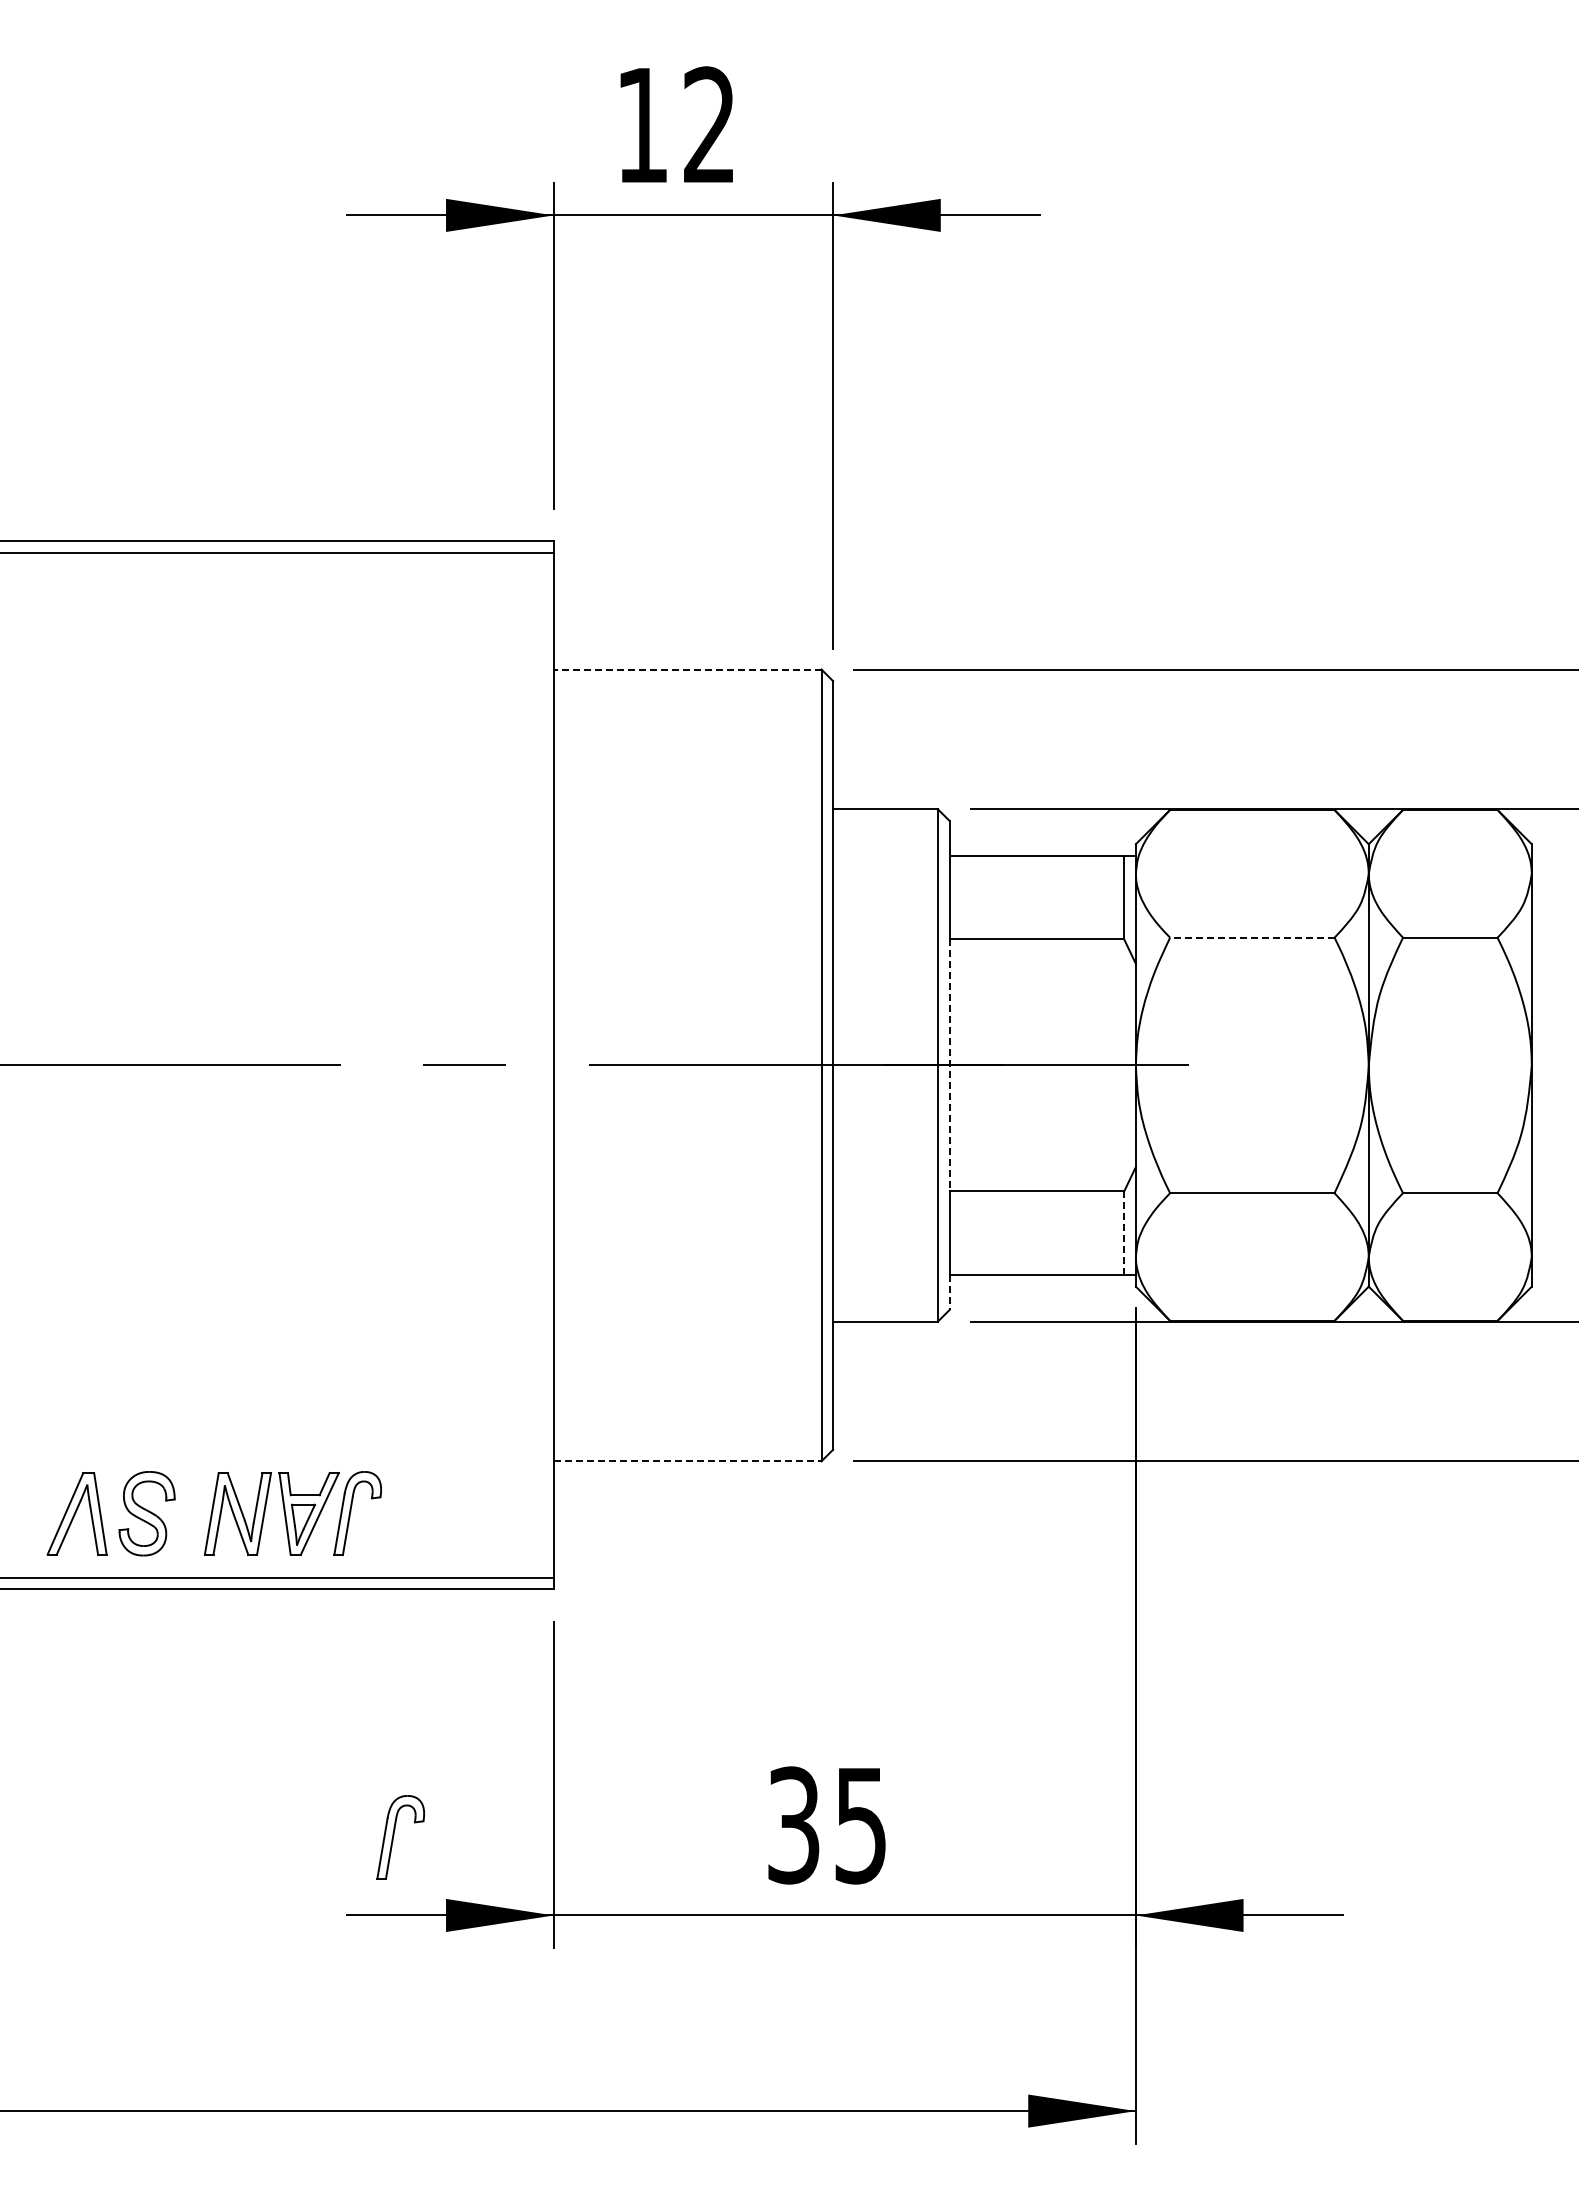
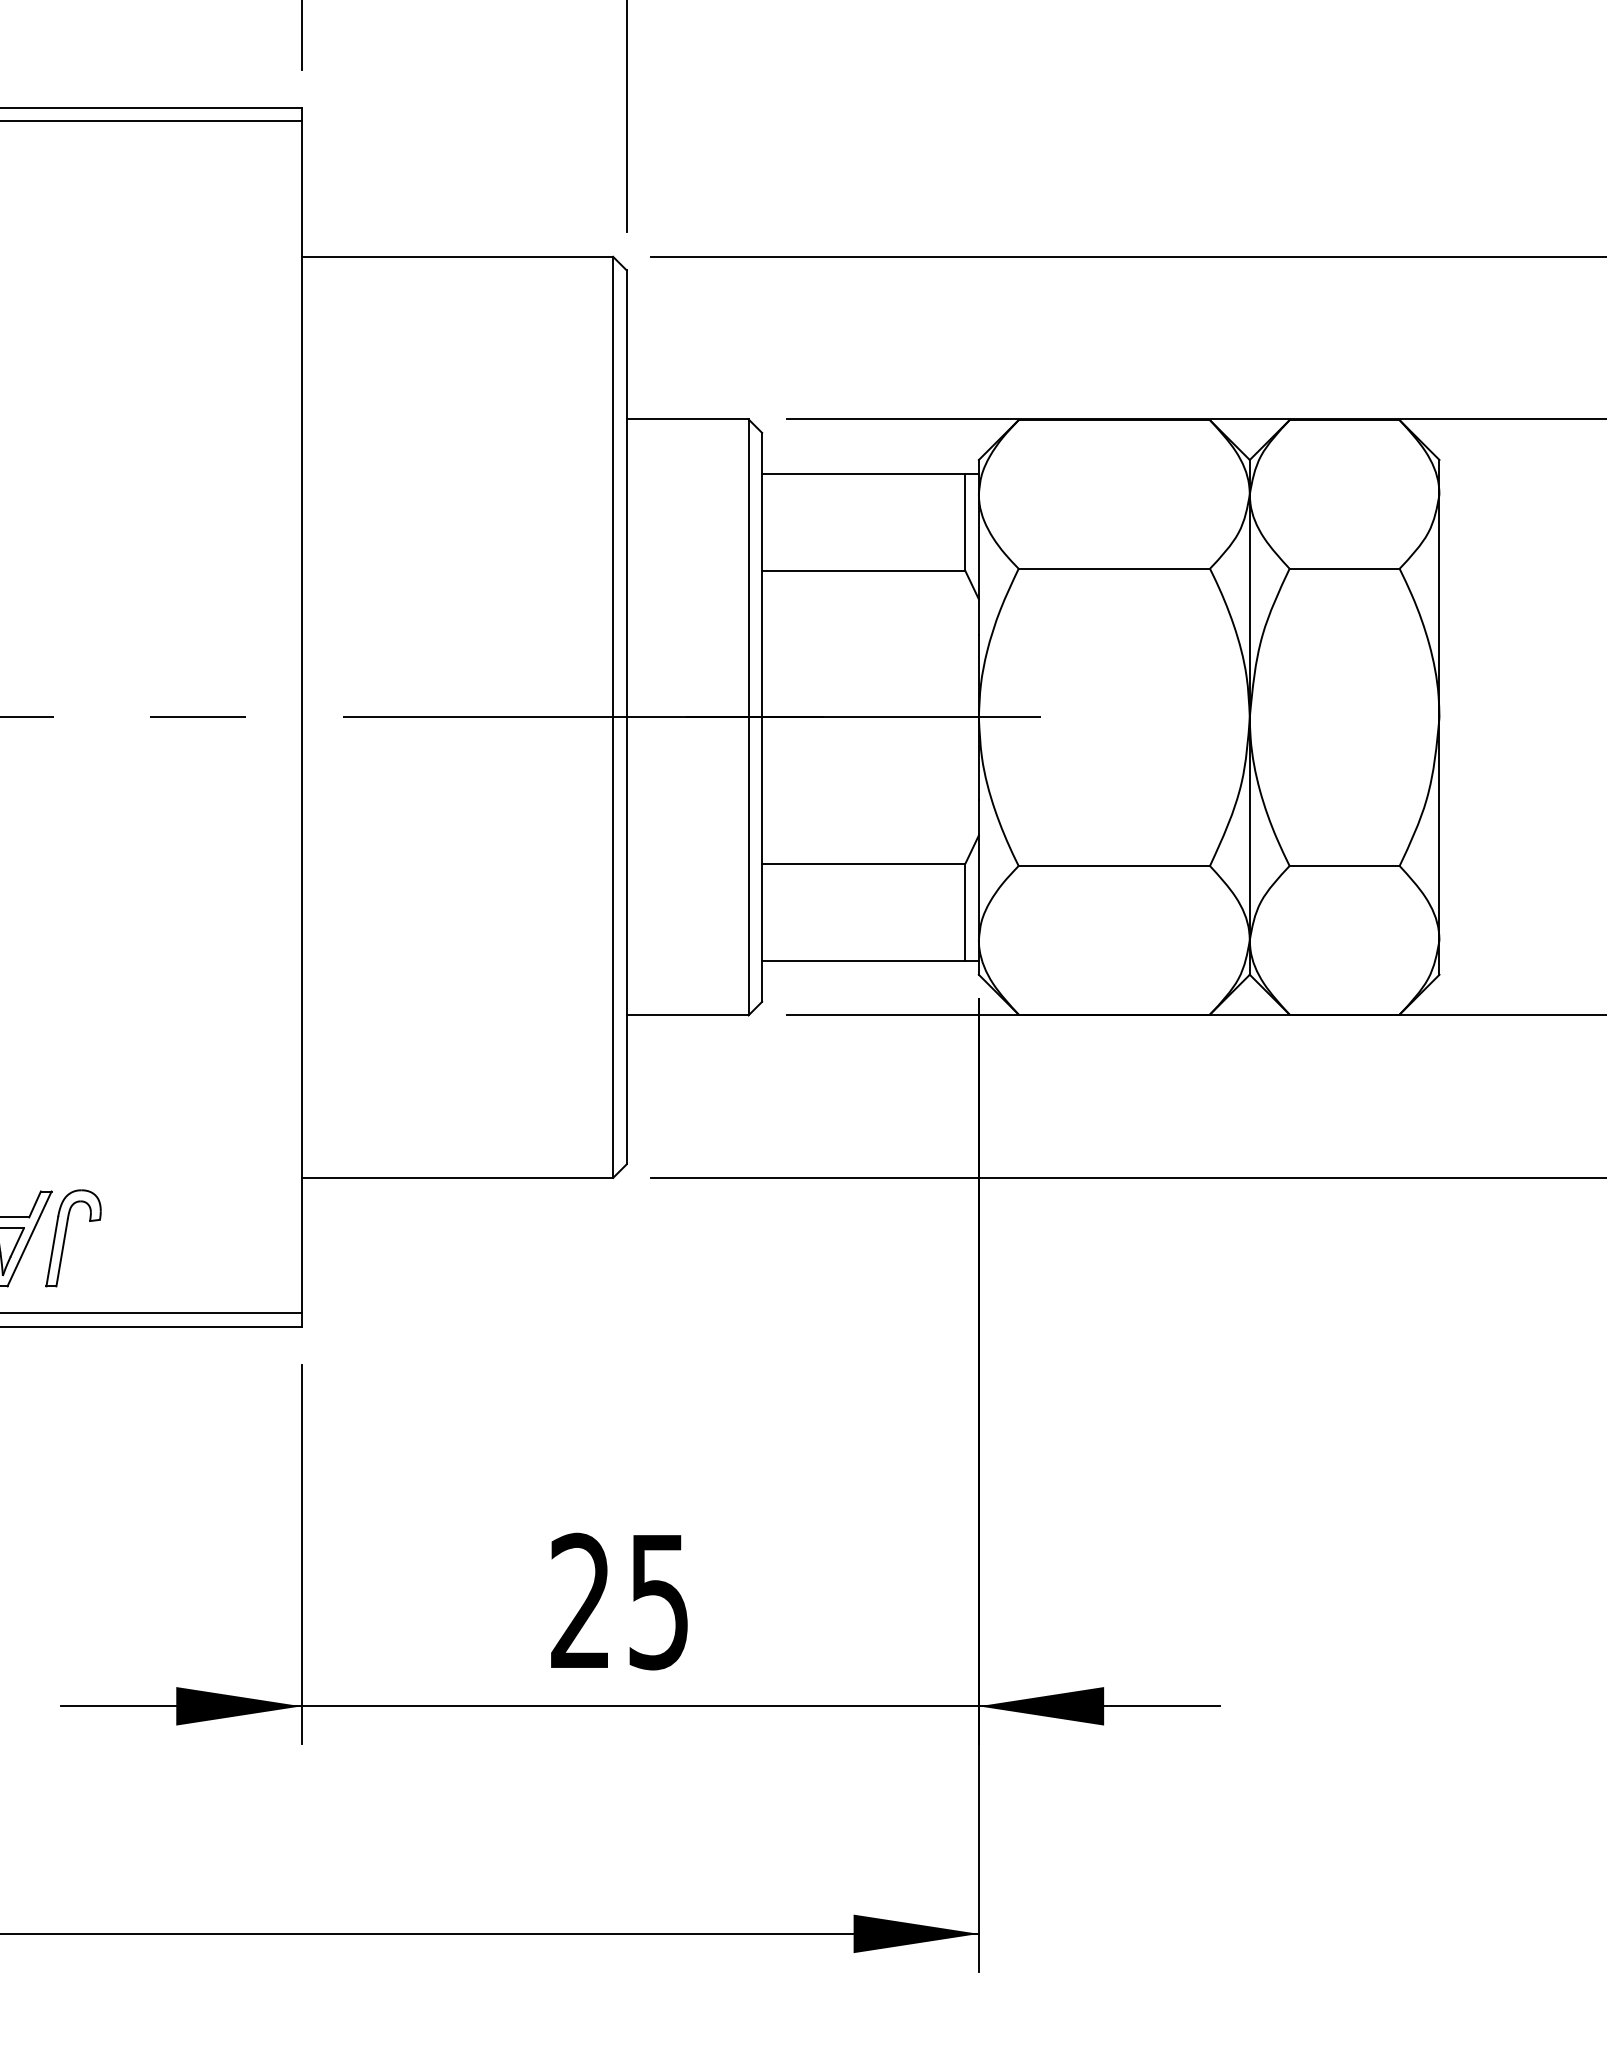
line: (687, 669) -> (457, 256), dashed -> solid
line: (1251, 937) -> (1113, 568), dashed -> solid
line: (949, 1065) -> (762, 717), dashed -> solid
line: (1124, 1233) -> (965, 912), dashed -> solid
line: (949, 1293) -> (762, 982), dashed -> solid
line: (687, 1461) -> (457, 1178), dashed -> solid
text: (793, 1825) -> (580, 1601), 35 -> 25
part: (394, 1835) -> (116, 1613), removed

